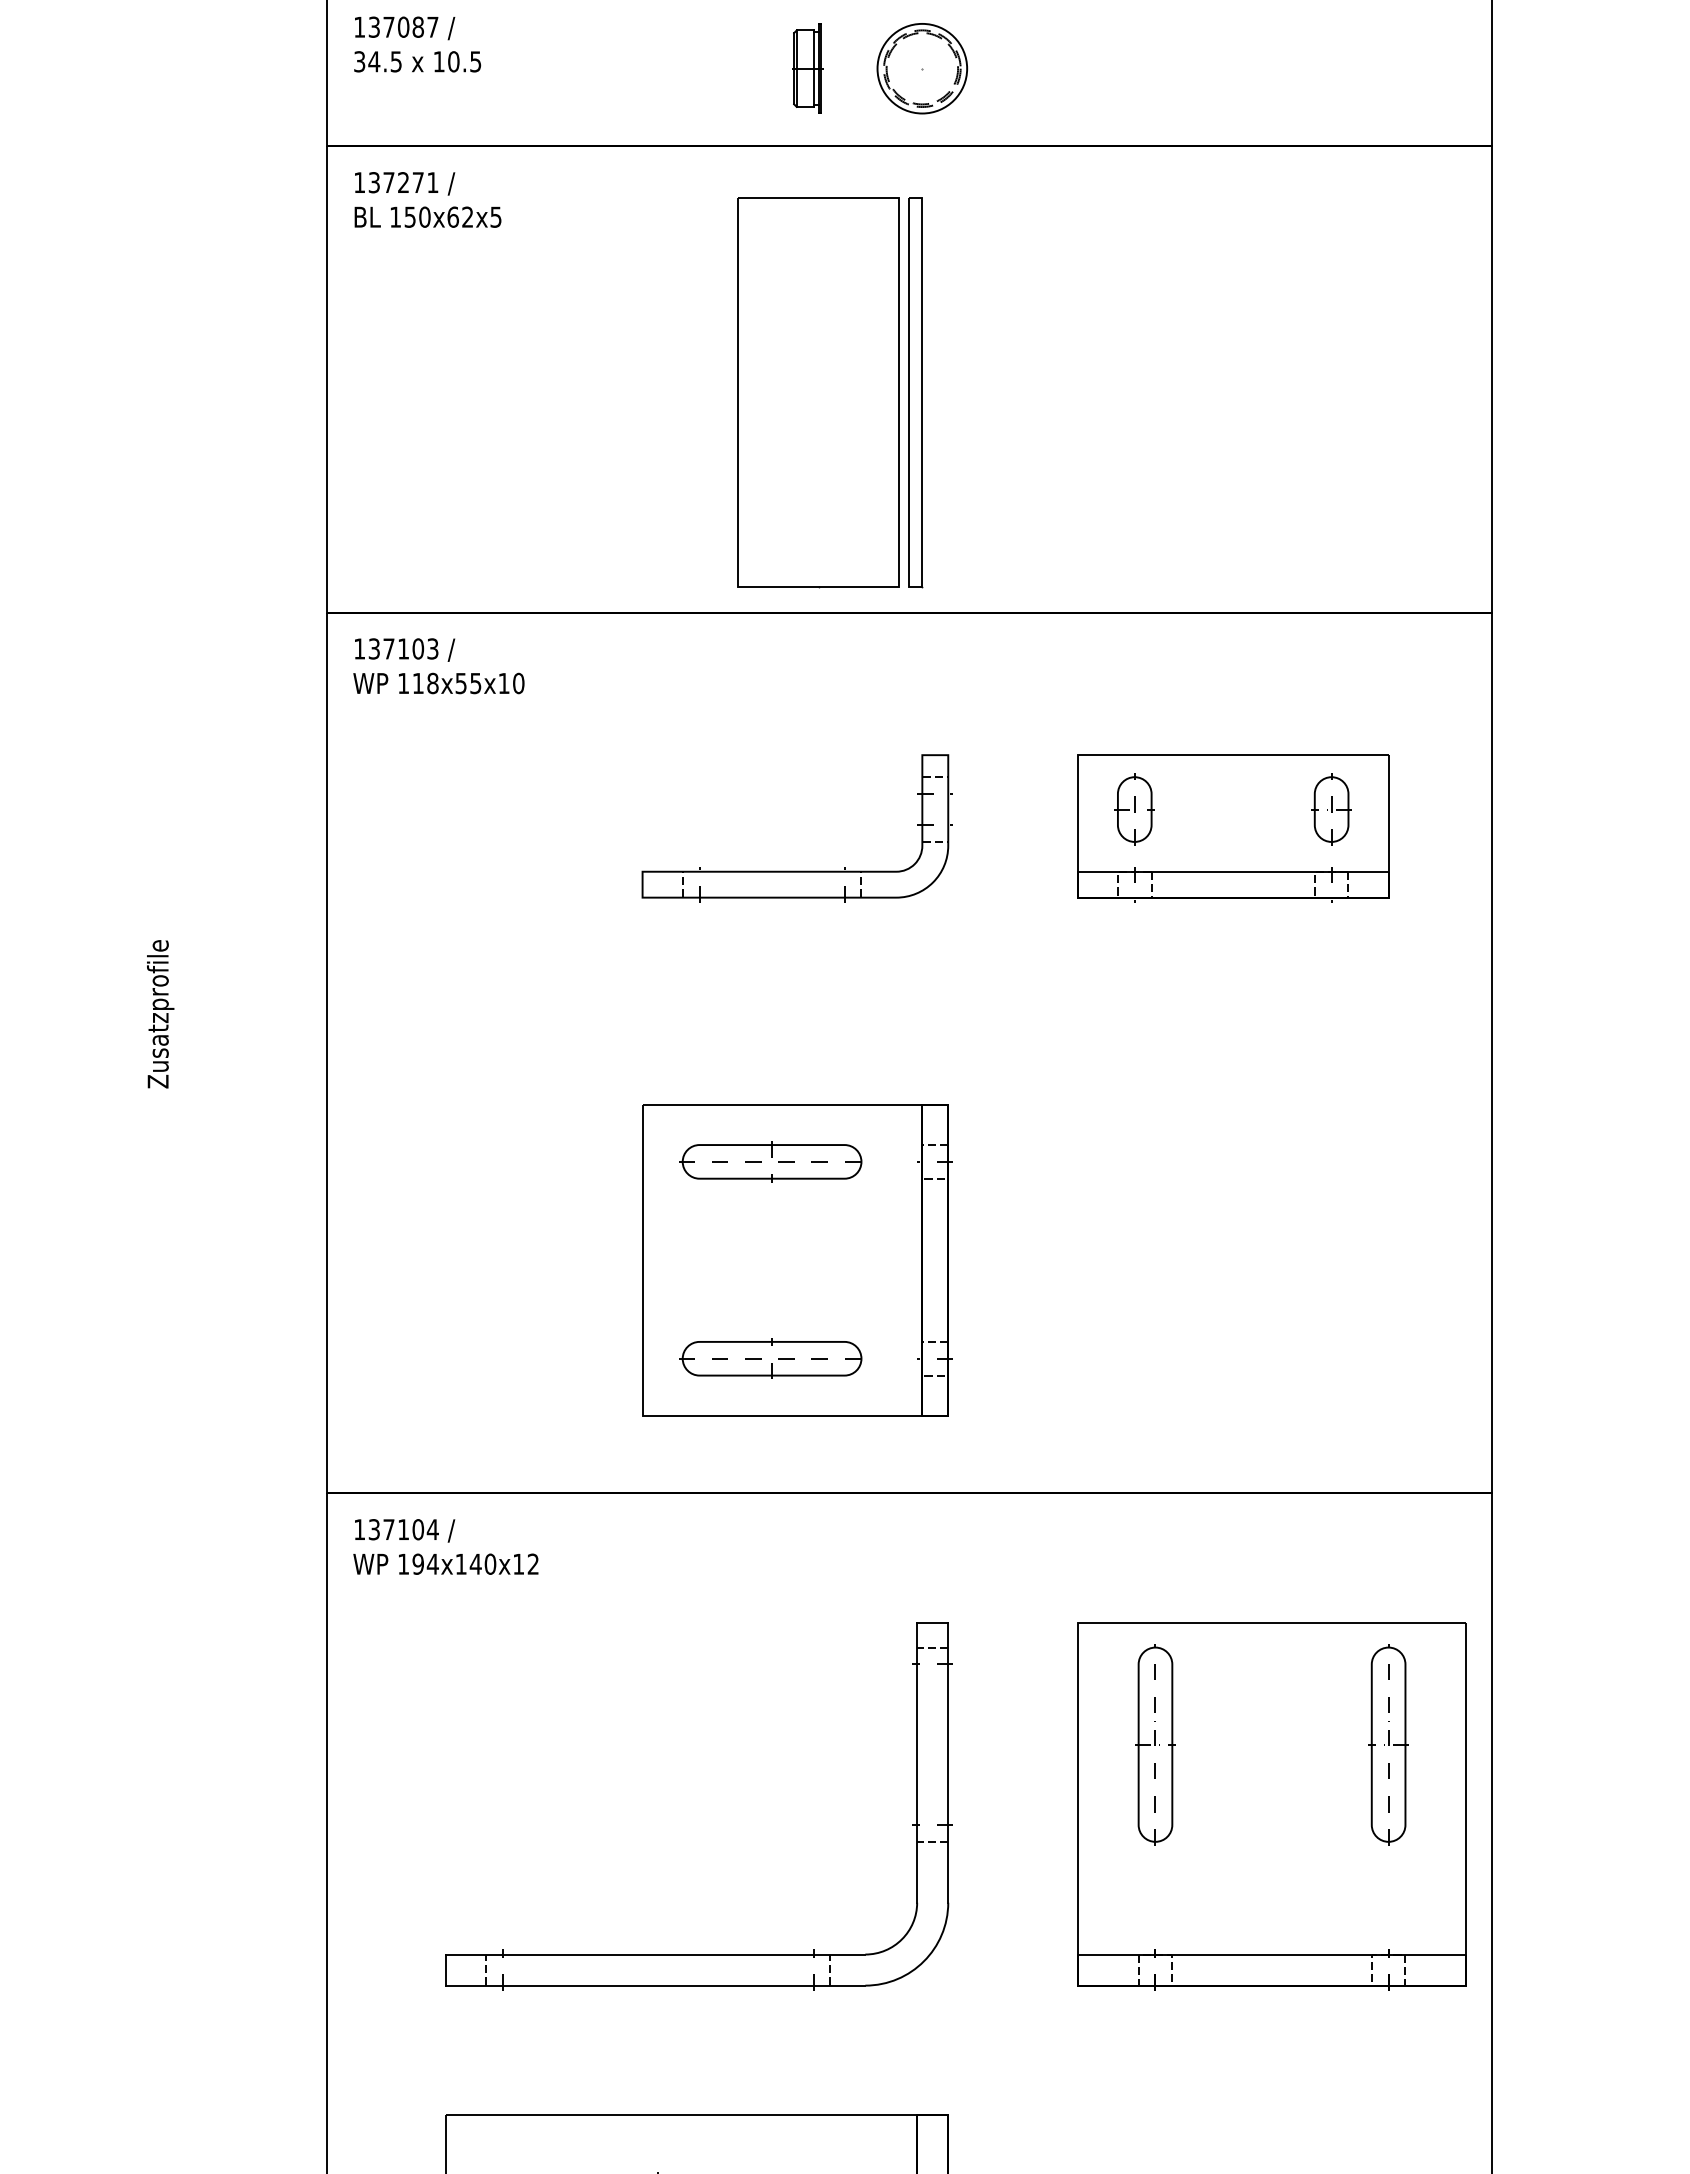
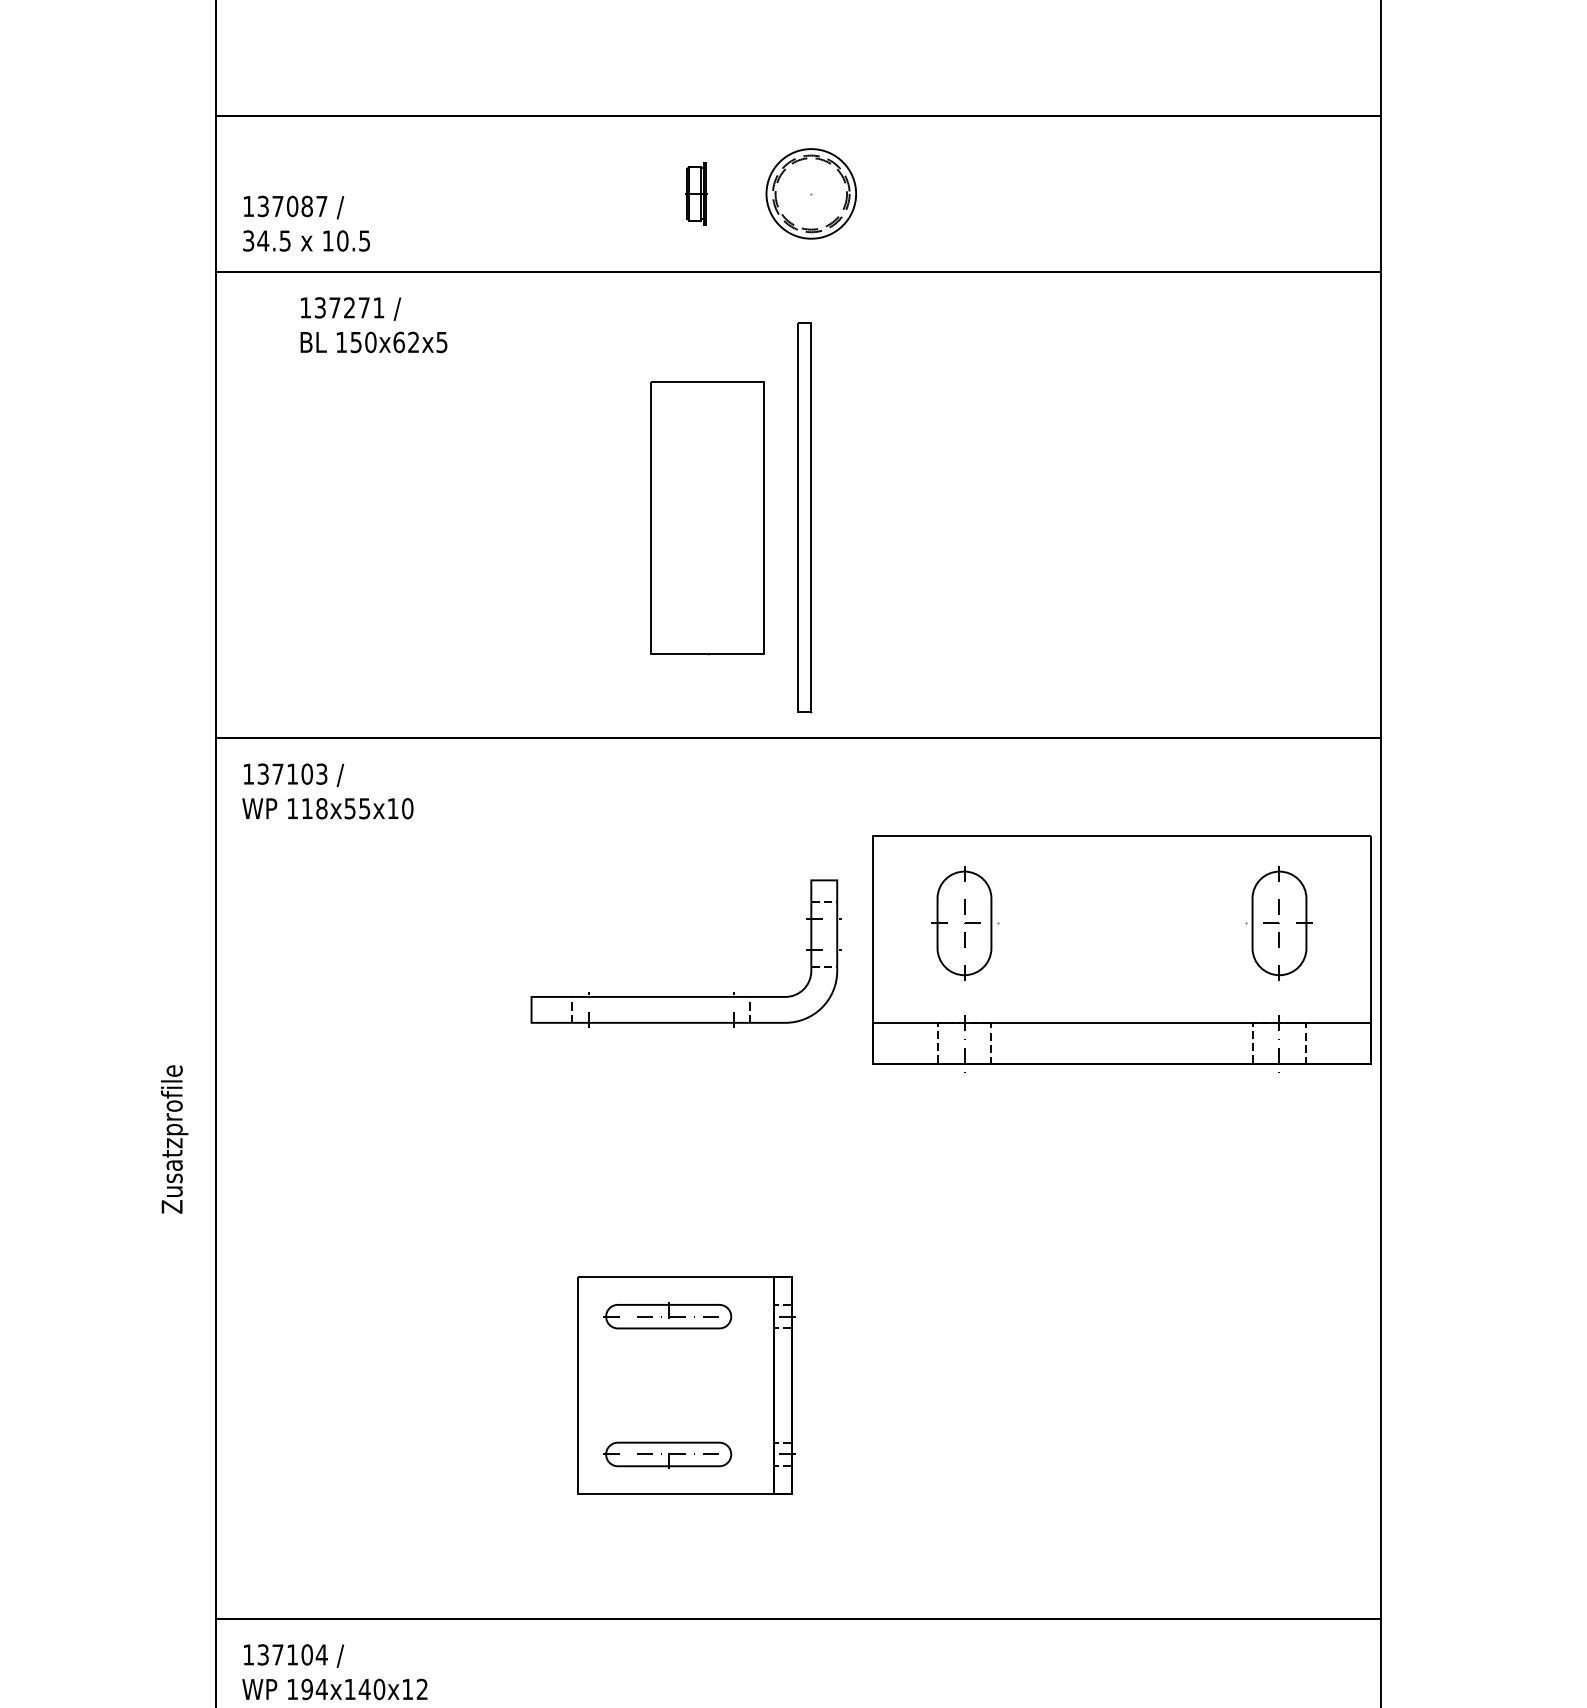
text: (417, 44) -> (306, 223), moved
part: (807, 68) -> (696, 193), size x0.7
text: (427, 199) -> (373, 324), moved
part: (818, 392) -> (707, 517), size x0.7
part: (1233, 828) -> (1122, 953), size x1.6
text: (160, 1014) -> (174, 1139), moved
part: (797, 1260) -> (686, 1385), size x0.7

